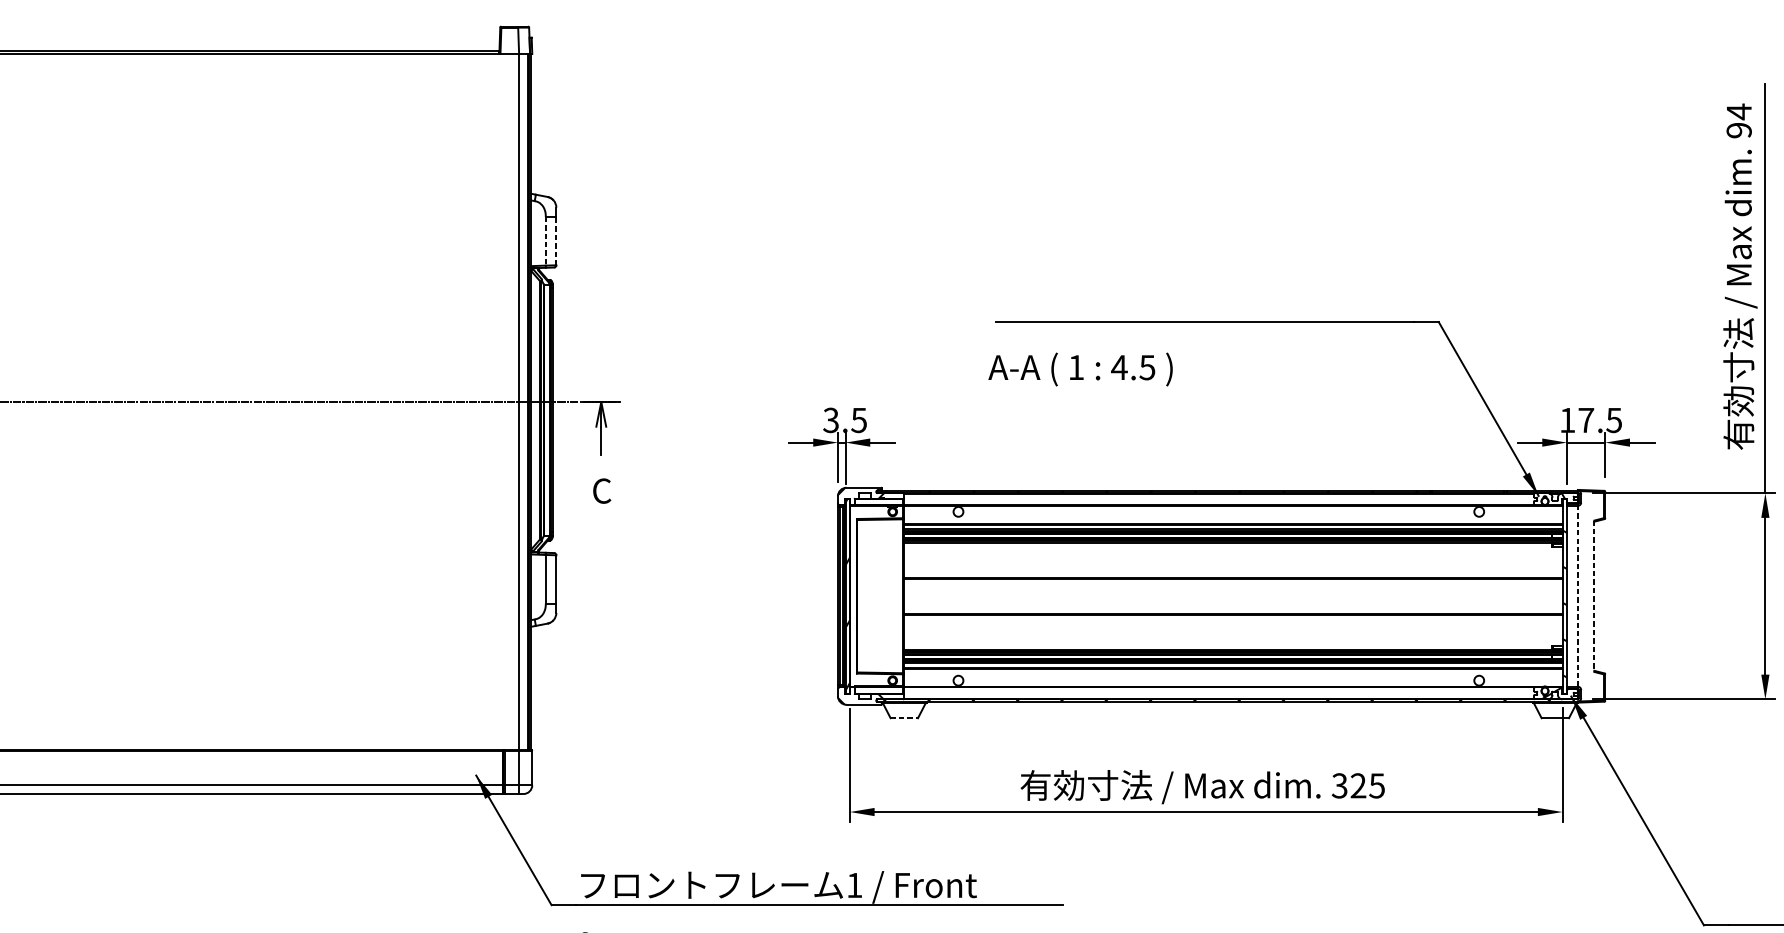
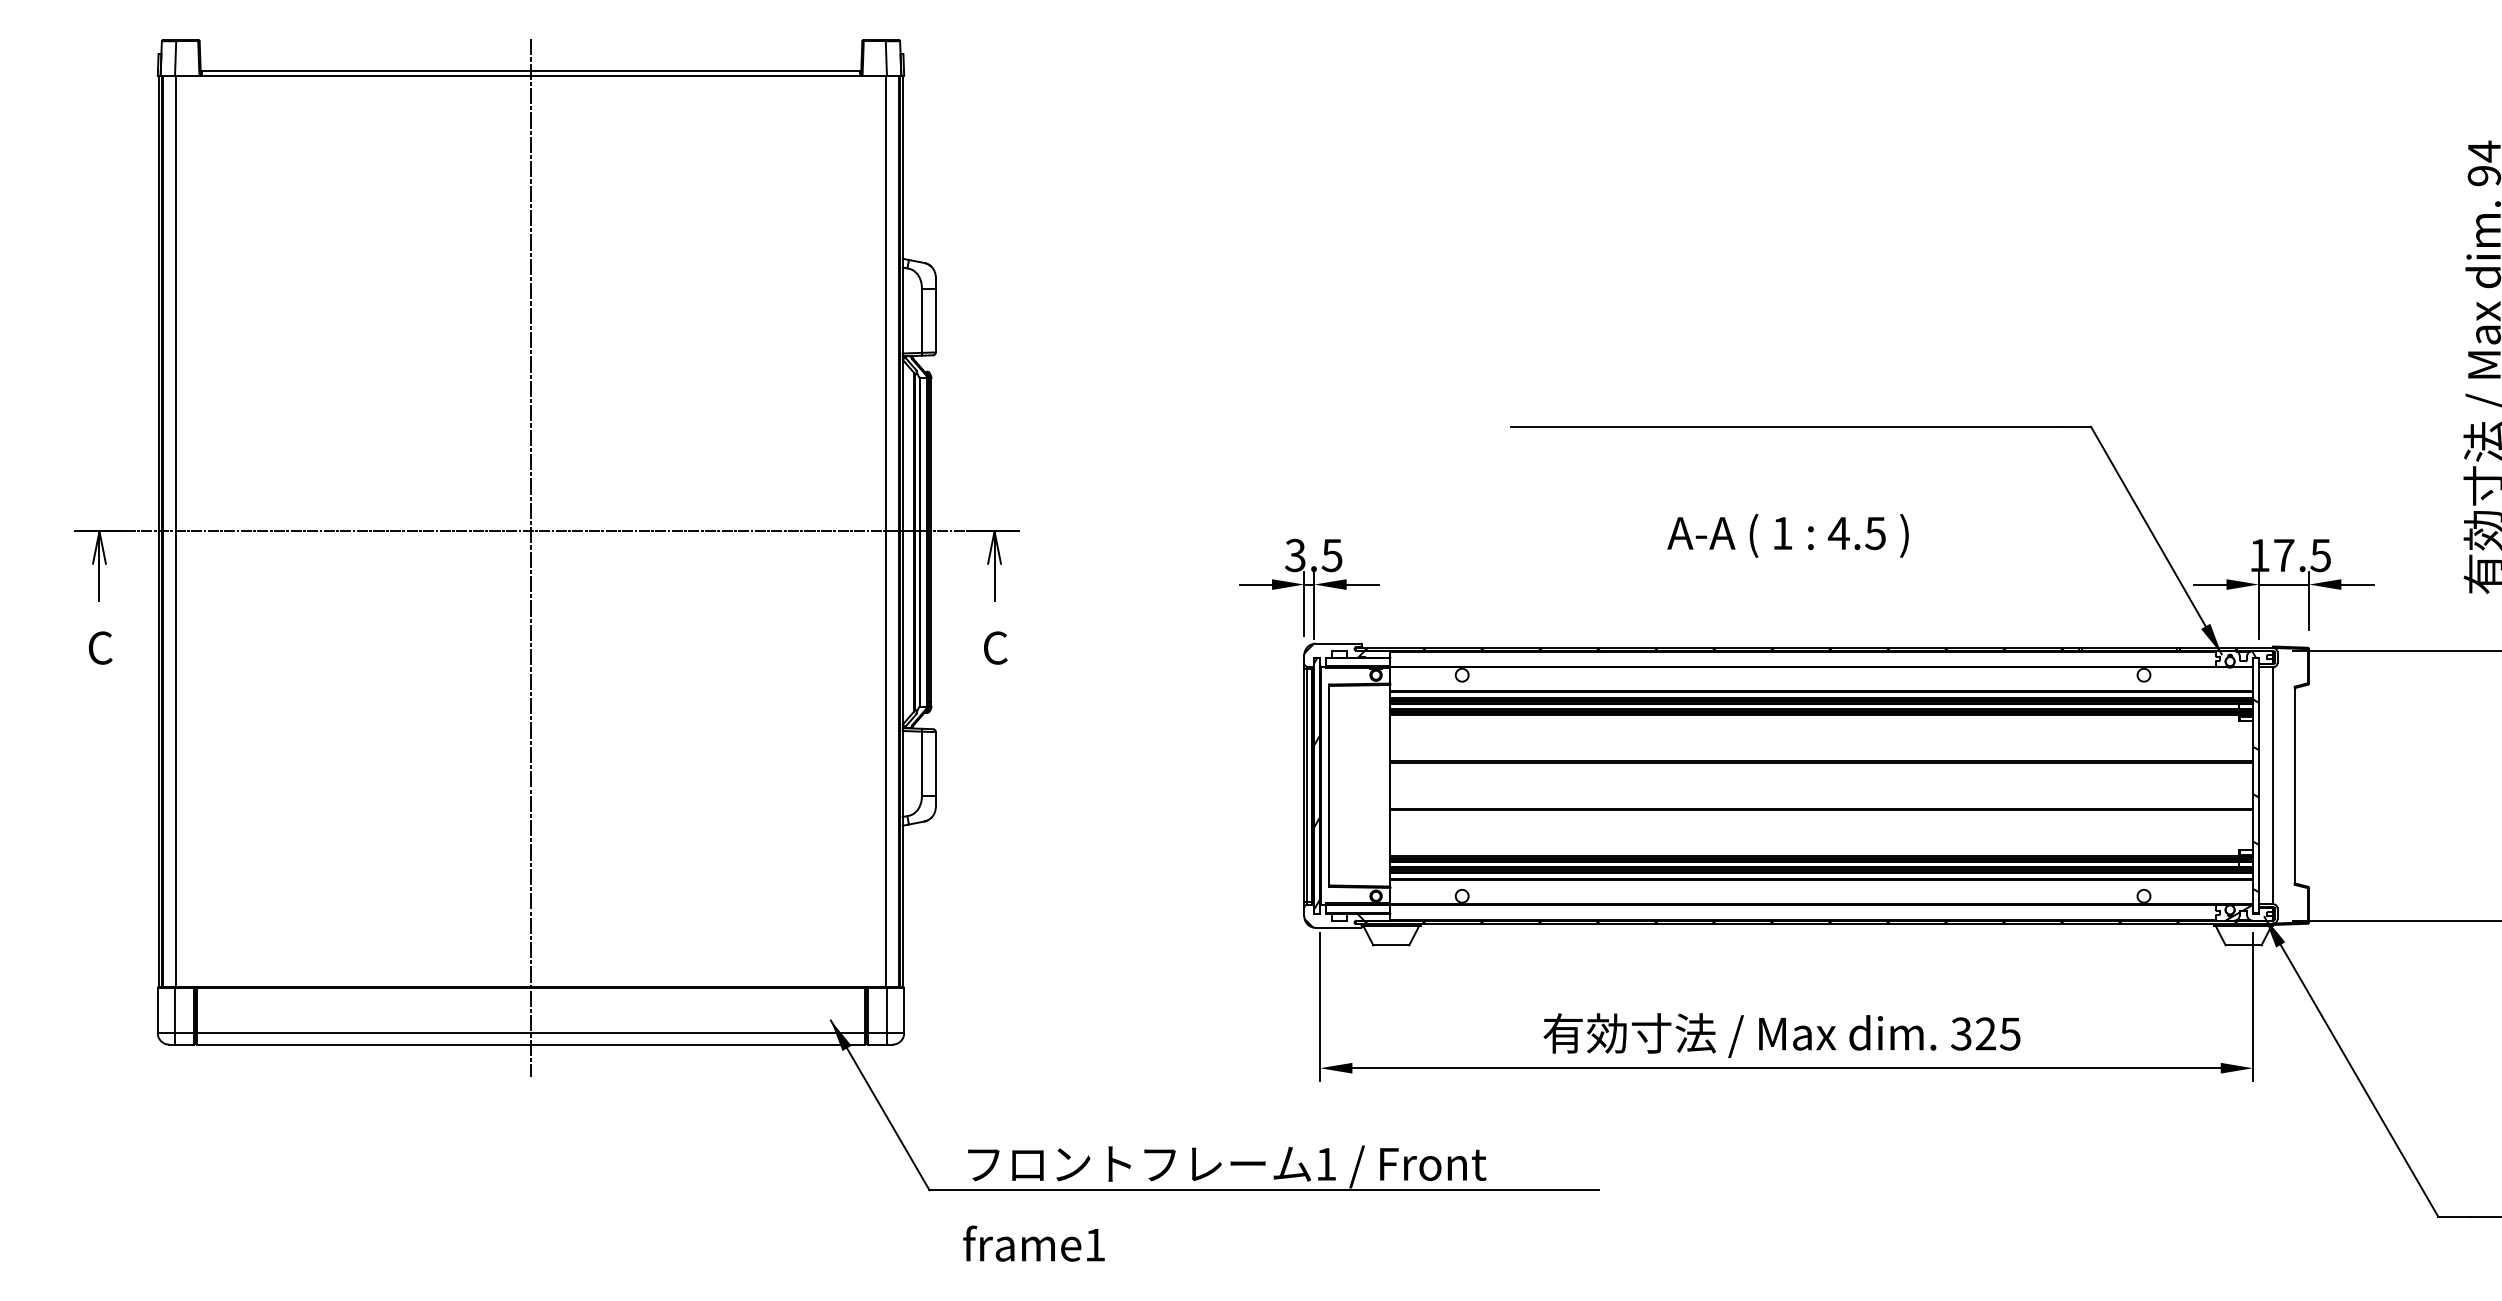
line: (545, 240) -> (921, 320), dashed -> solid
line: (556, 240) -> (935, 320), dashed -> solid
text: (1080, 369) -> (1787, 535), moved
line: (247, 421) -> (531, 557), added
line: (1578, 596) -> (2273, 785), dashed -> solid
line: (1594, 596) -> (2294, 786), dashed -> solid
line: (904, 718) -> (1391, 945), dashed -> solid

